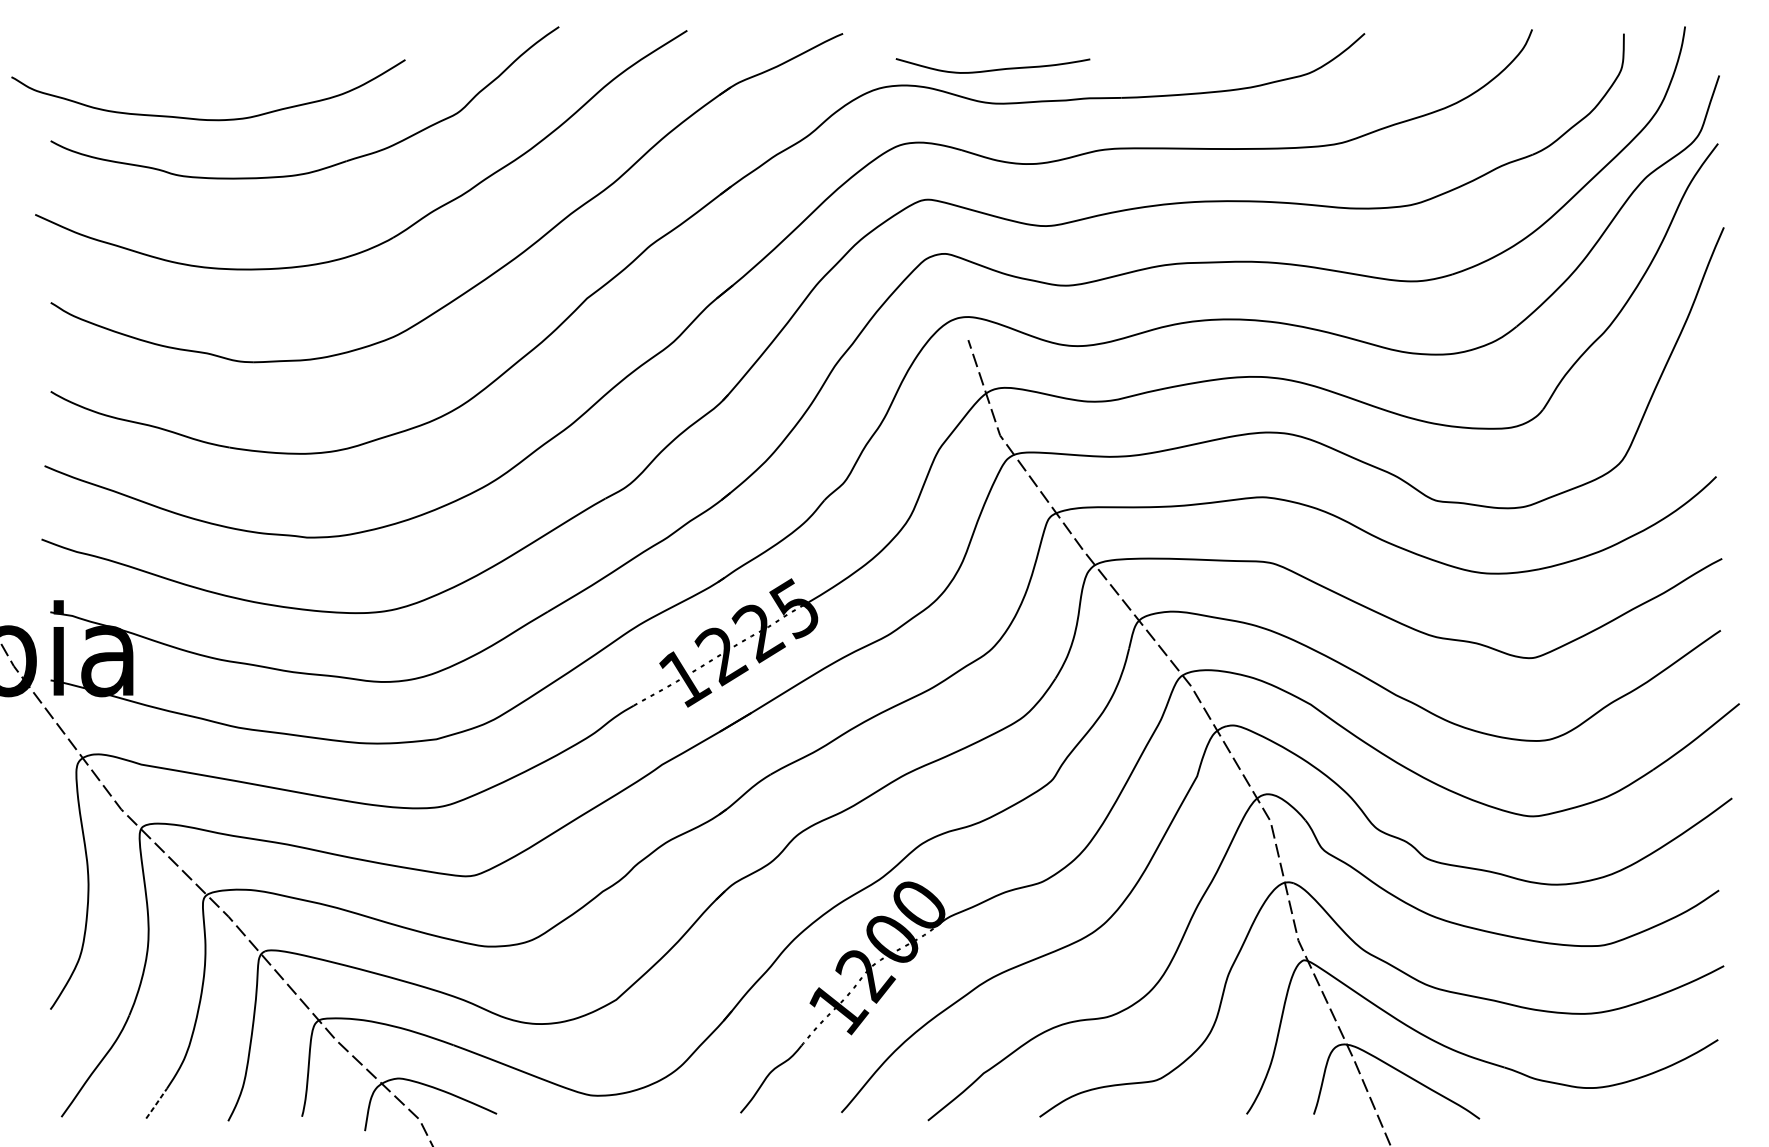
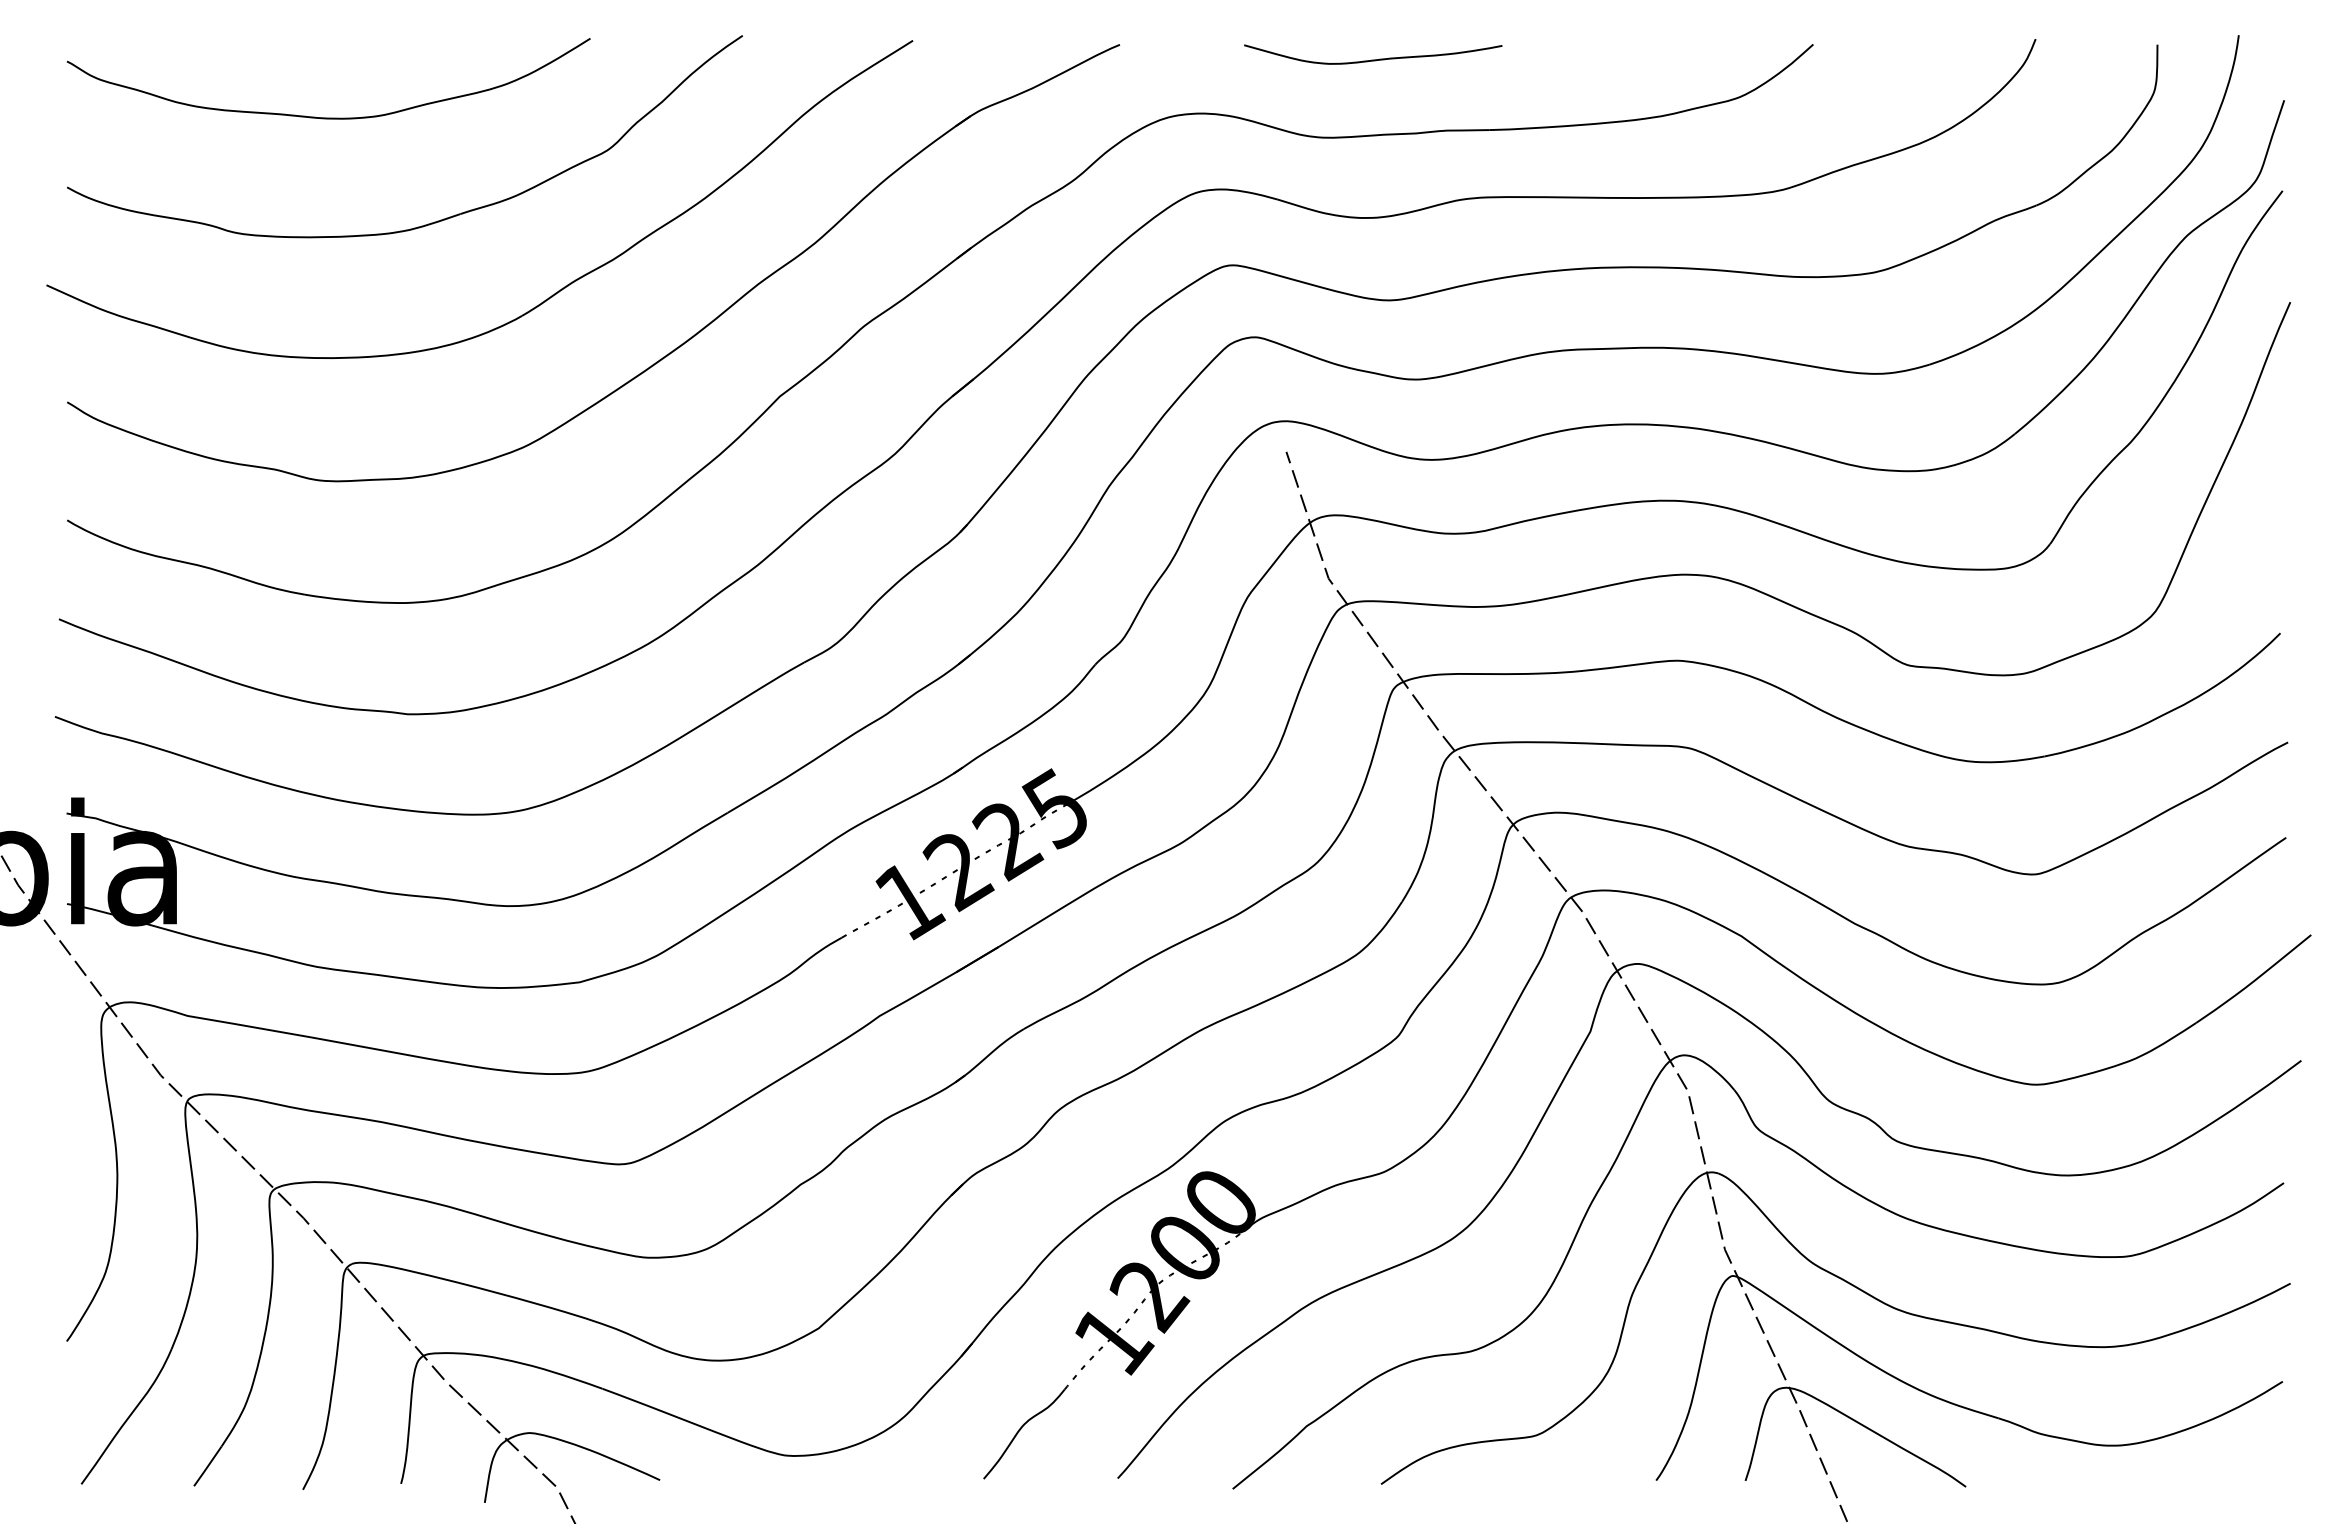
curve: (993, 69) -> (1373, 59), moved
curve: (208, 119) -> (328, 117), moved
line: (156, 1103) -> (207, 1466), dashed -> solid

